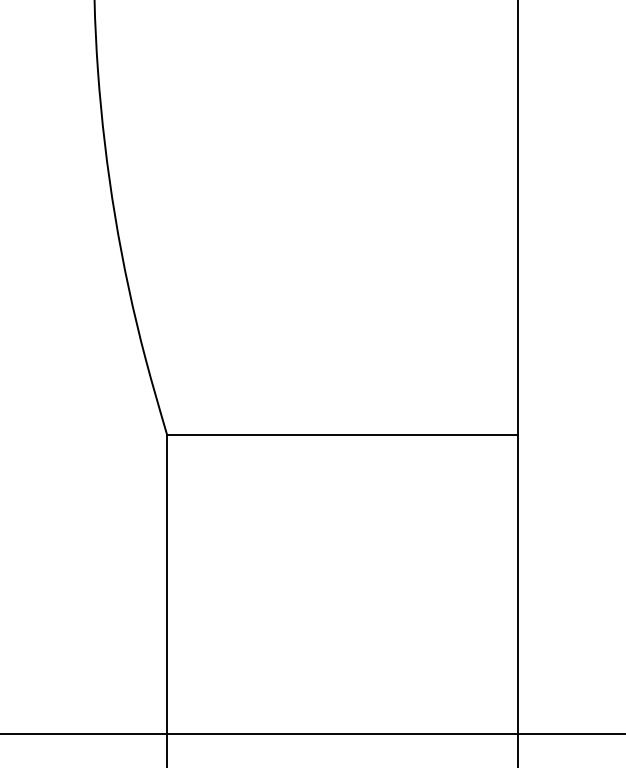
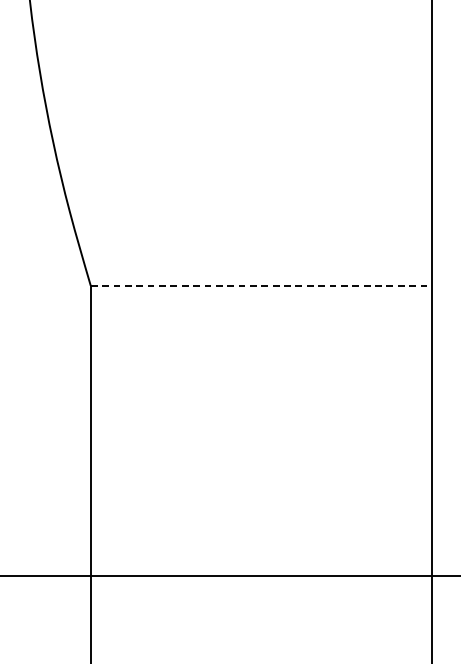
line: (343, 435) -> (262, 285), solid -> dashed

